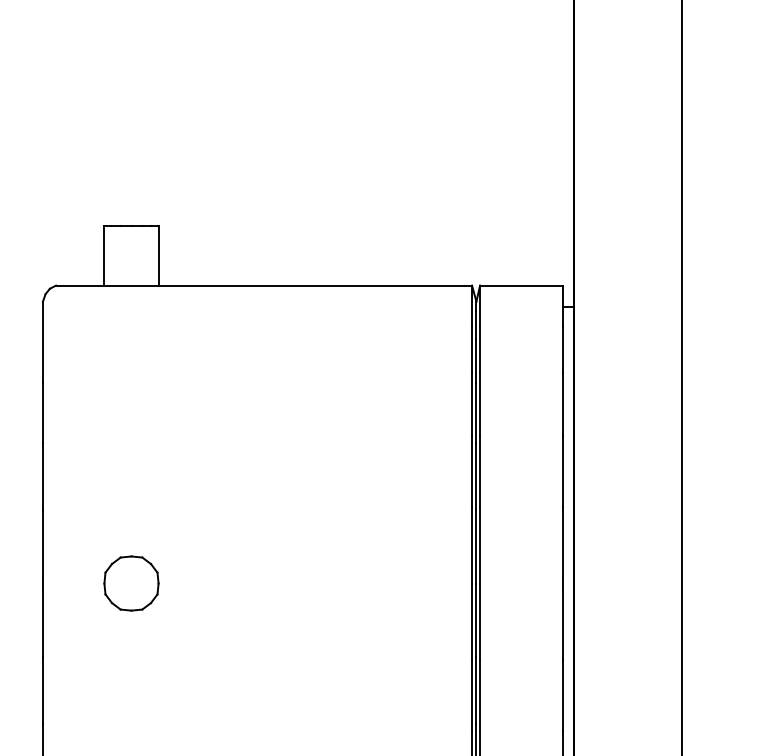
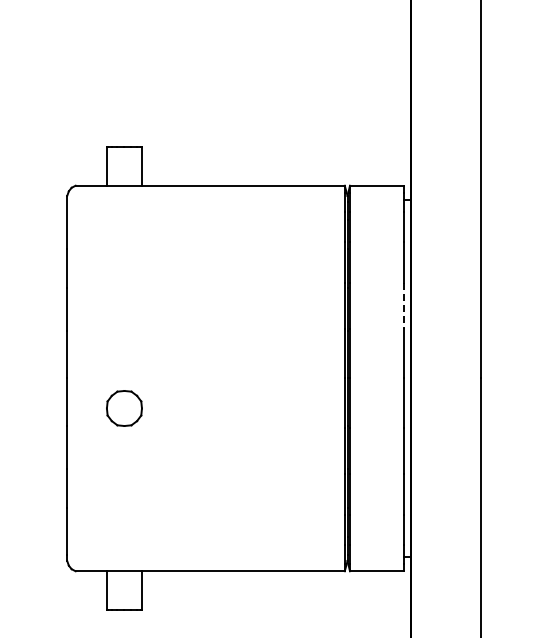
line: (562, 472) -> (403, 306), solid -> dashed
part: (131, 583) -> (124, 408), moved

